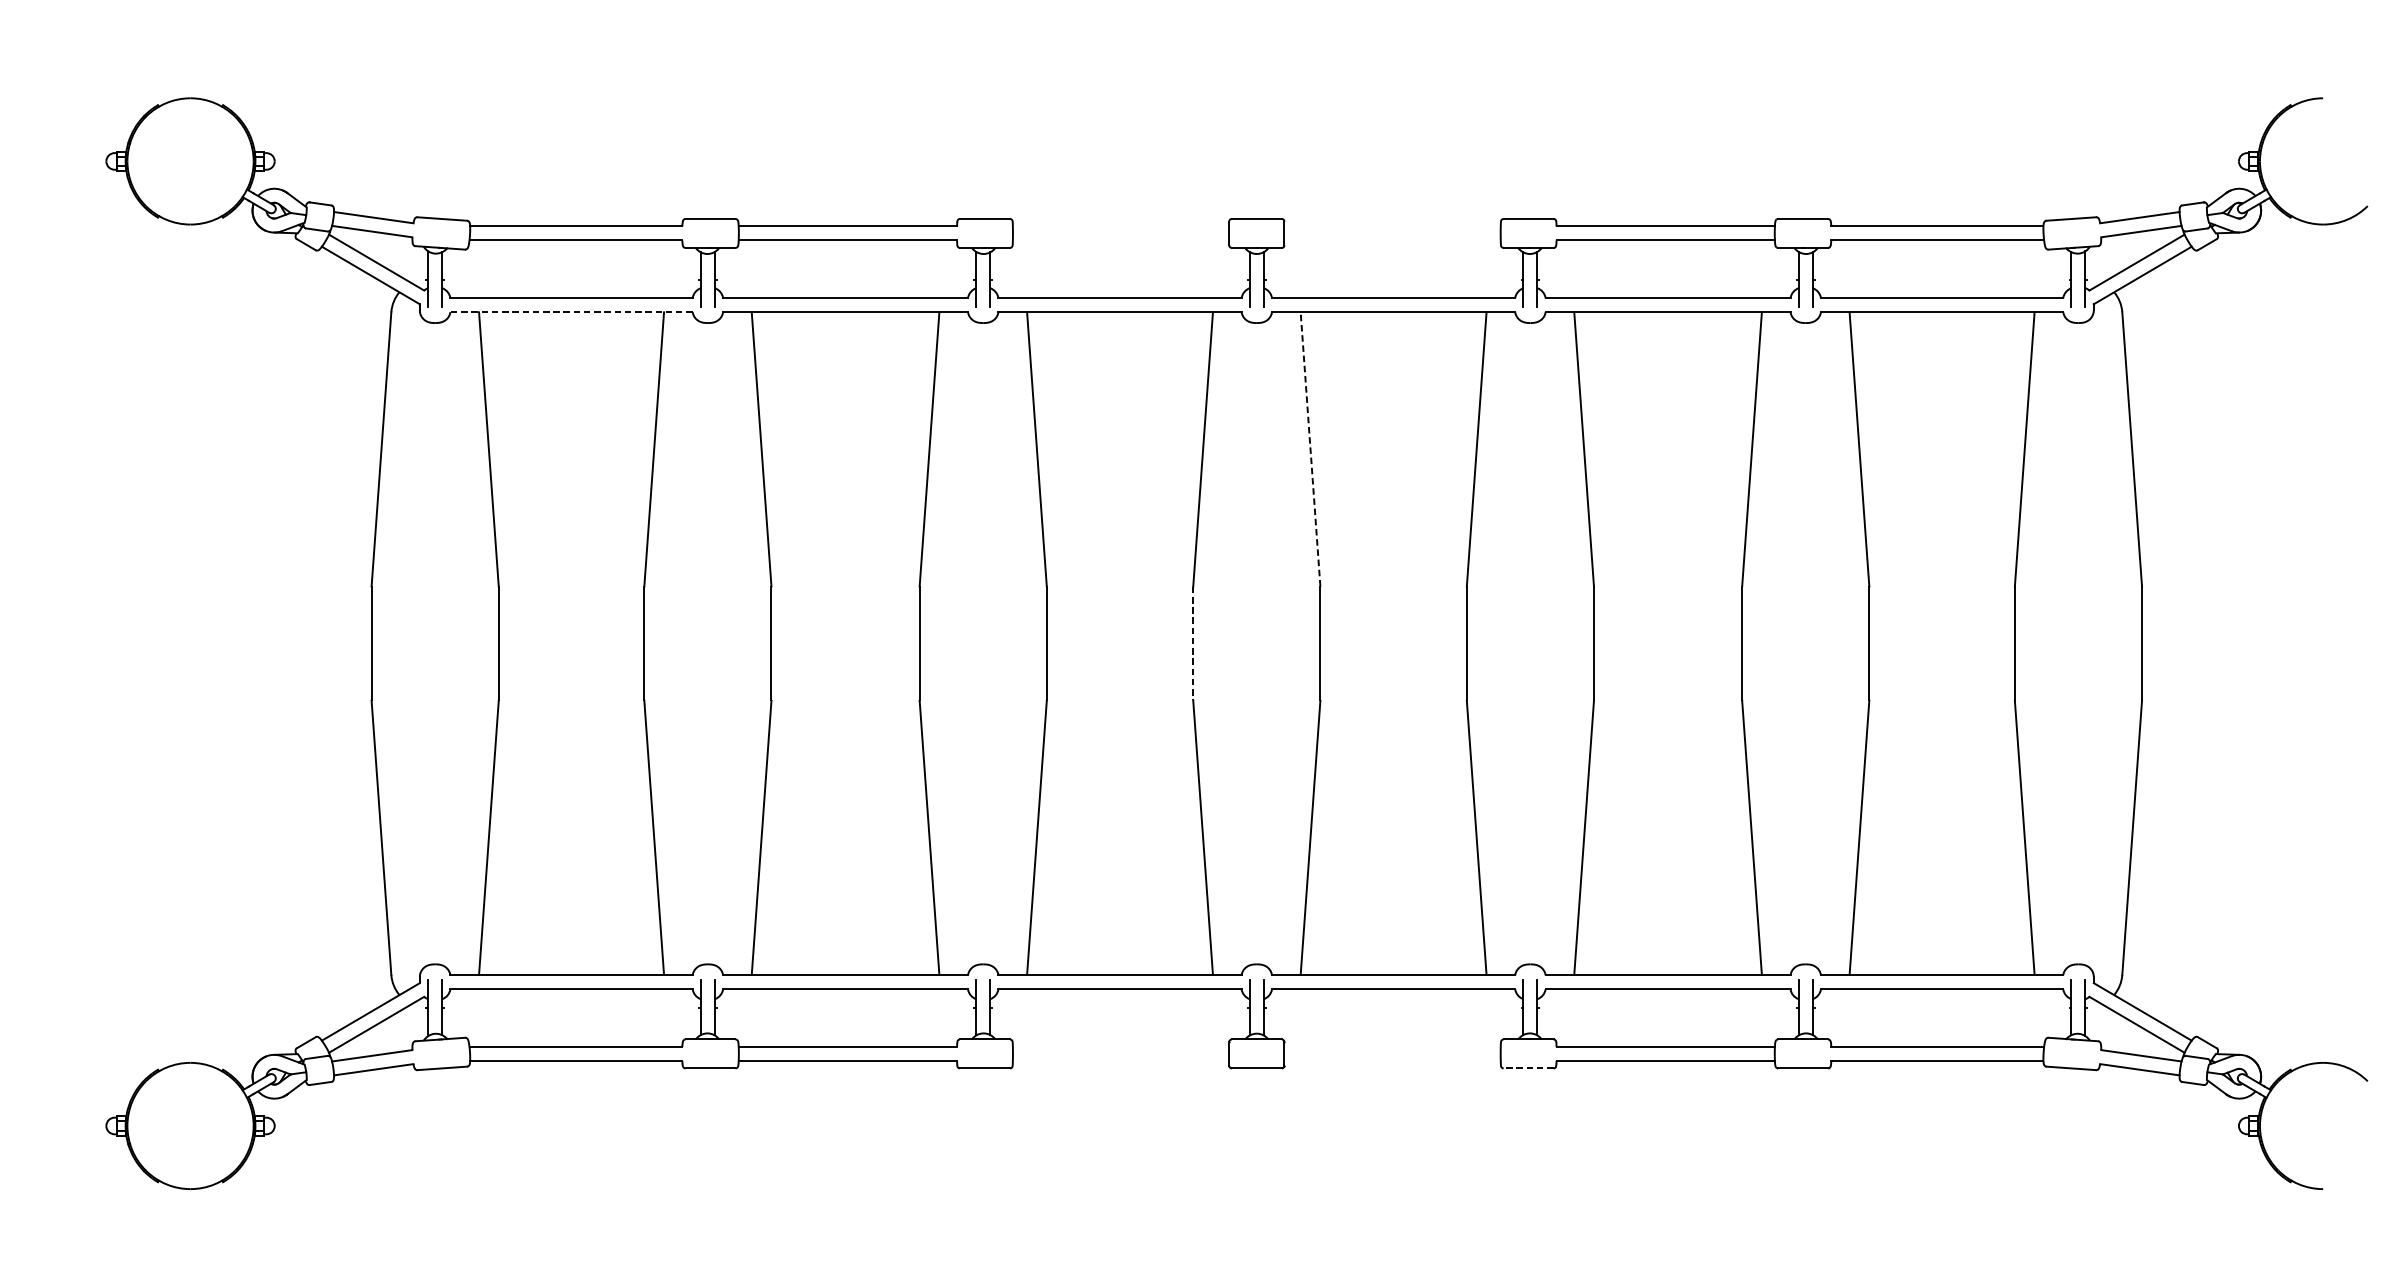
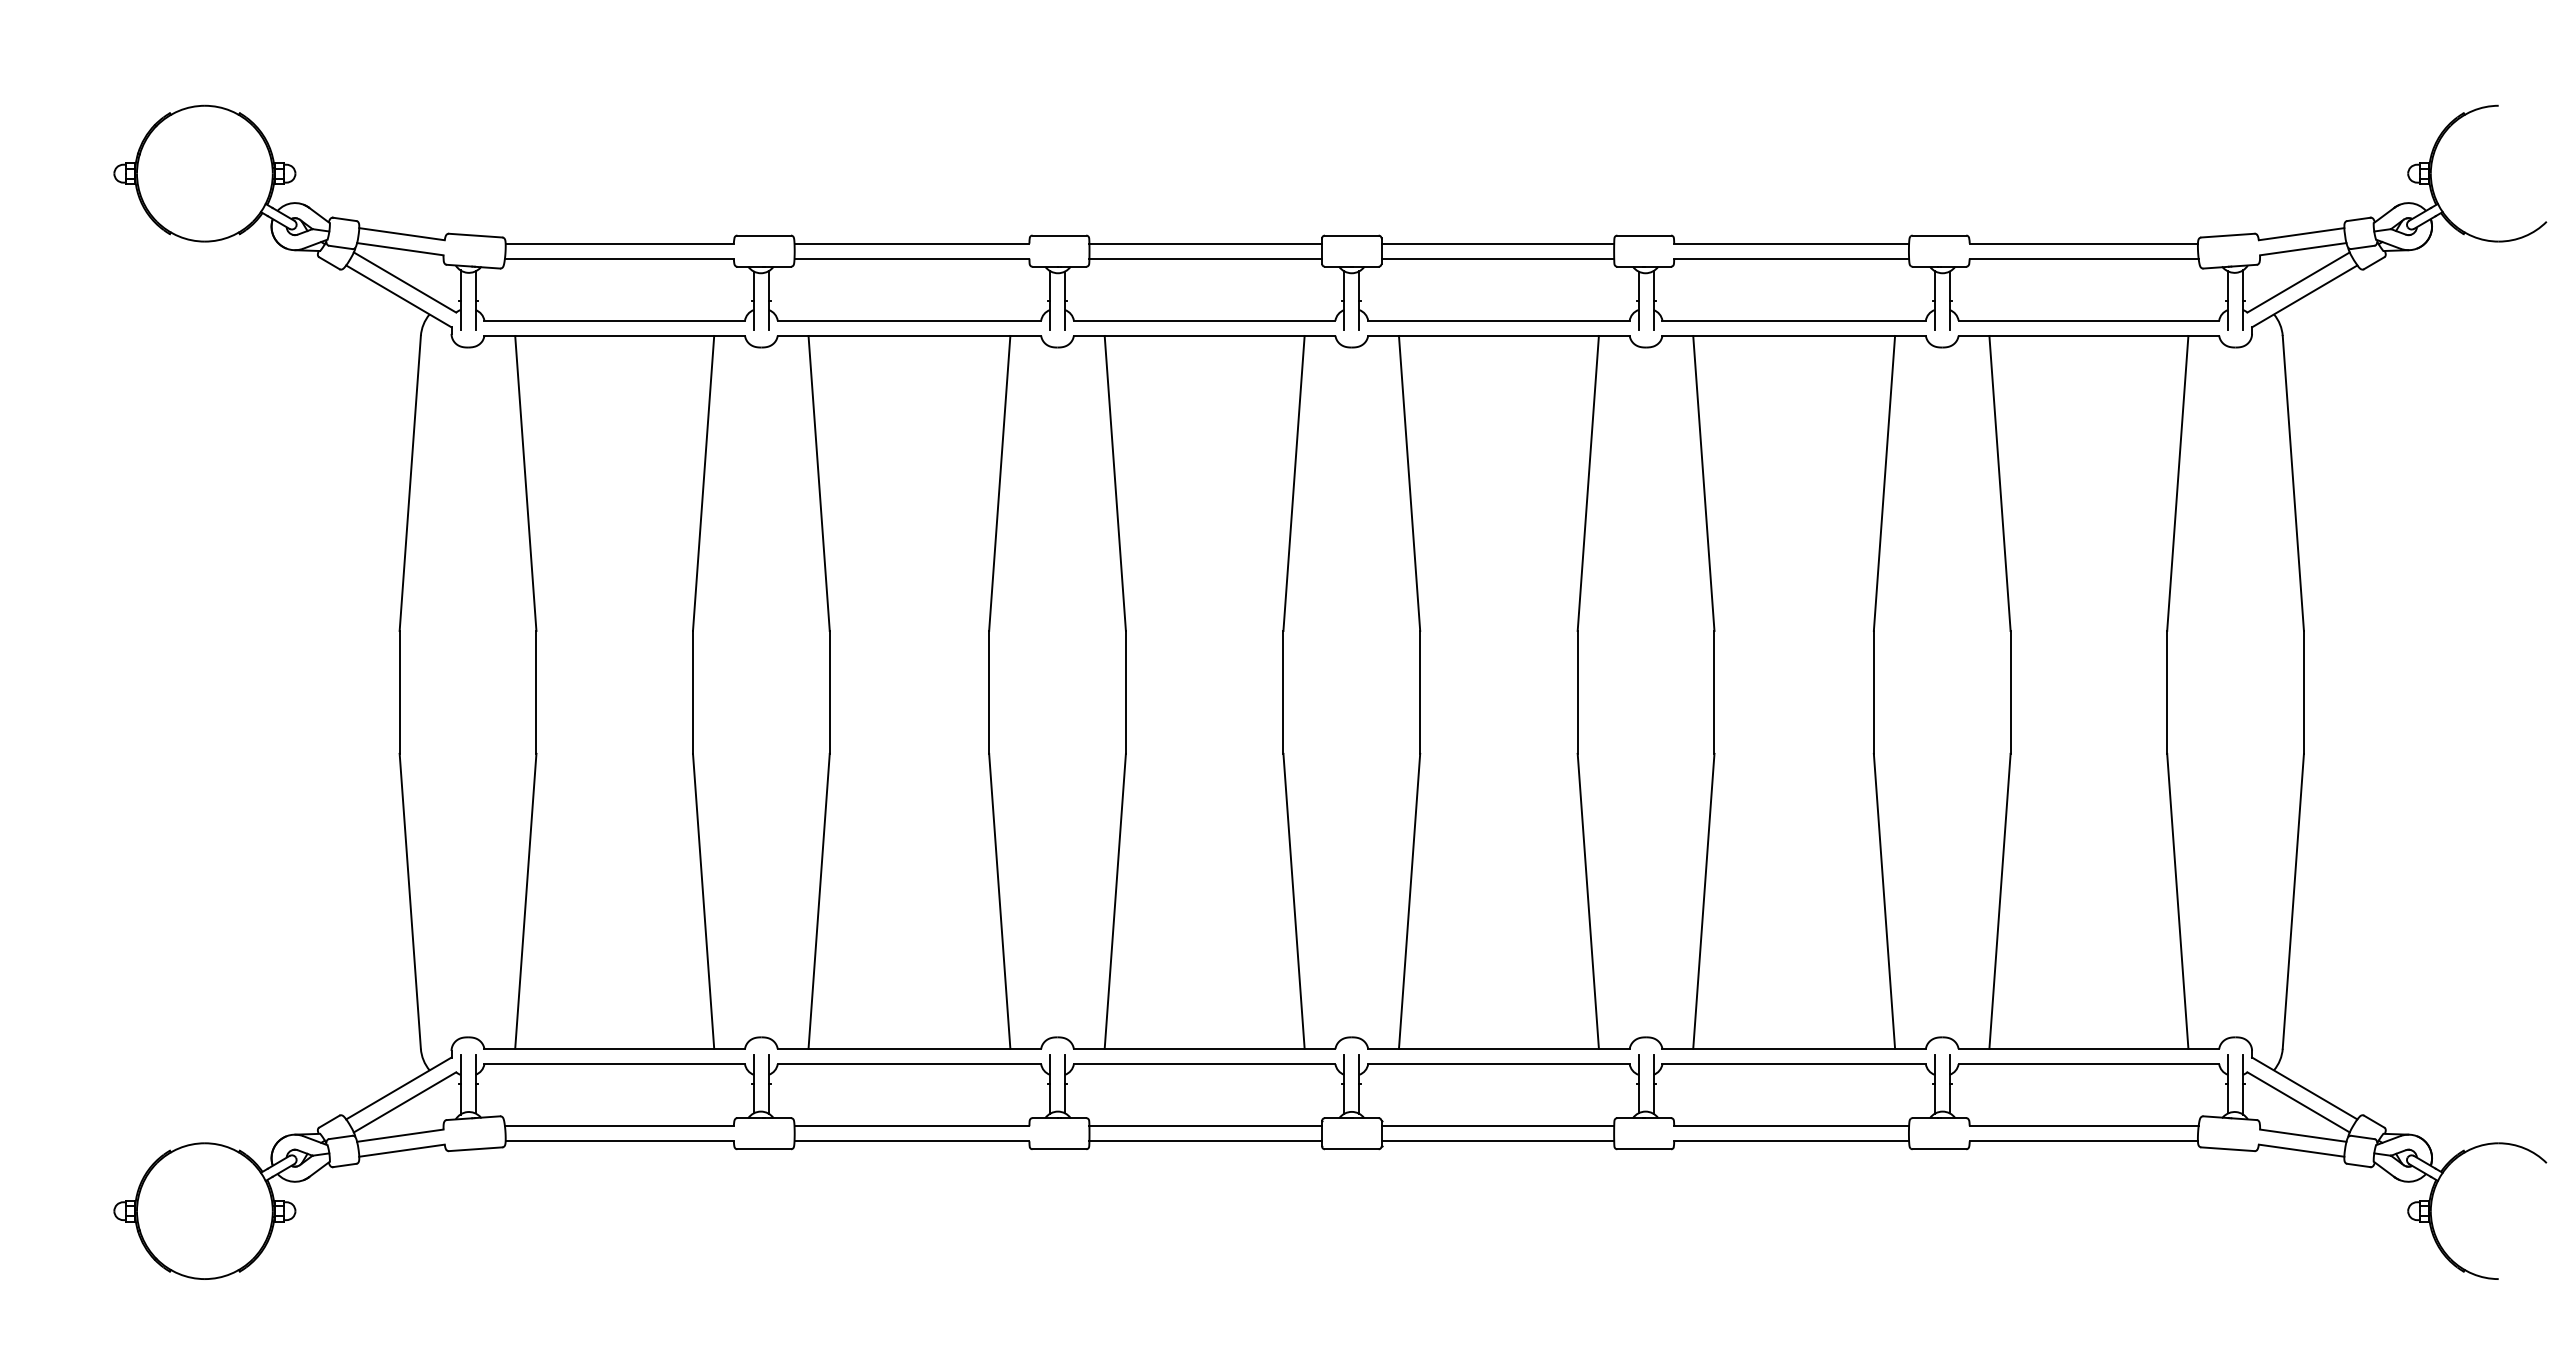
line: (1120, 226) -> (1205, 243), added
line: (1392, 226) -> (1497, 243), added
line: (1120, 240) -> (1205, 258), added
line: (1392, 240) -> (1497, 258), added
line: (571, 311) -> (614, 335), dashed -> solid
line: (1310, 449) -> (1409, 483), dashed -> solid
line: (1193, 643) -> (1283, 692), dashed -> solid
line: (1120, 1047) -> (1205, 1126), added
line: (1392, 1047) -> (1497, 1126), added
line: (1120, 1061) -> (1205, 1141), added
line: (1392, 1061) -> (1497, 1141), added
line: (1528, 1068) -> (1644, 1149), dashed -> solid

